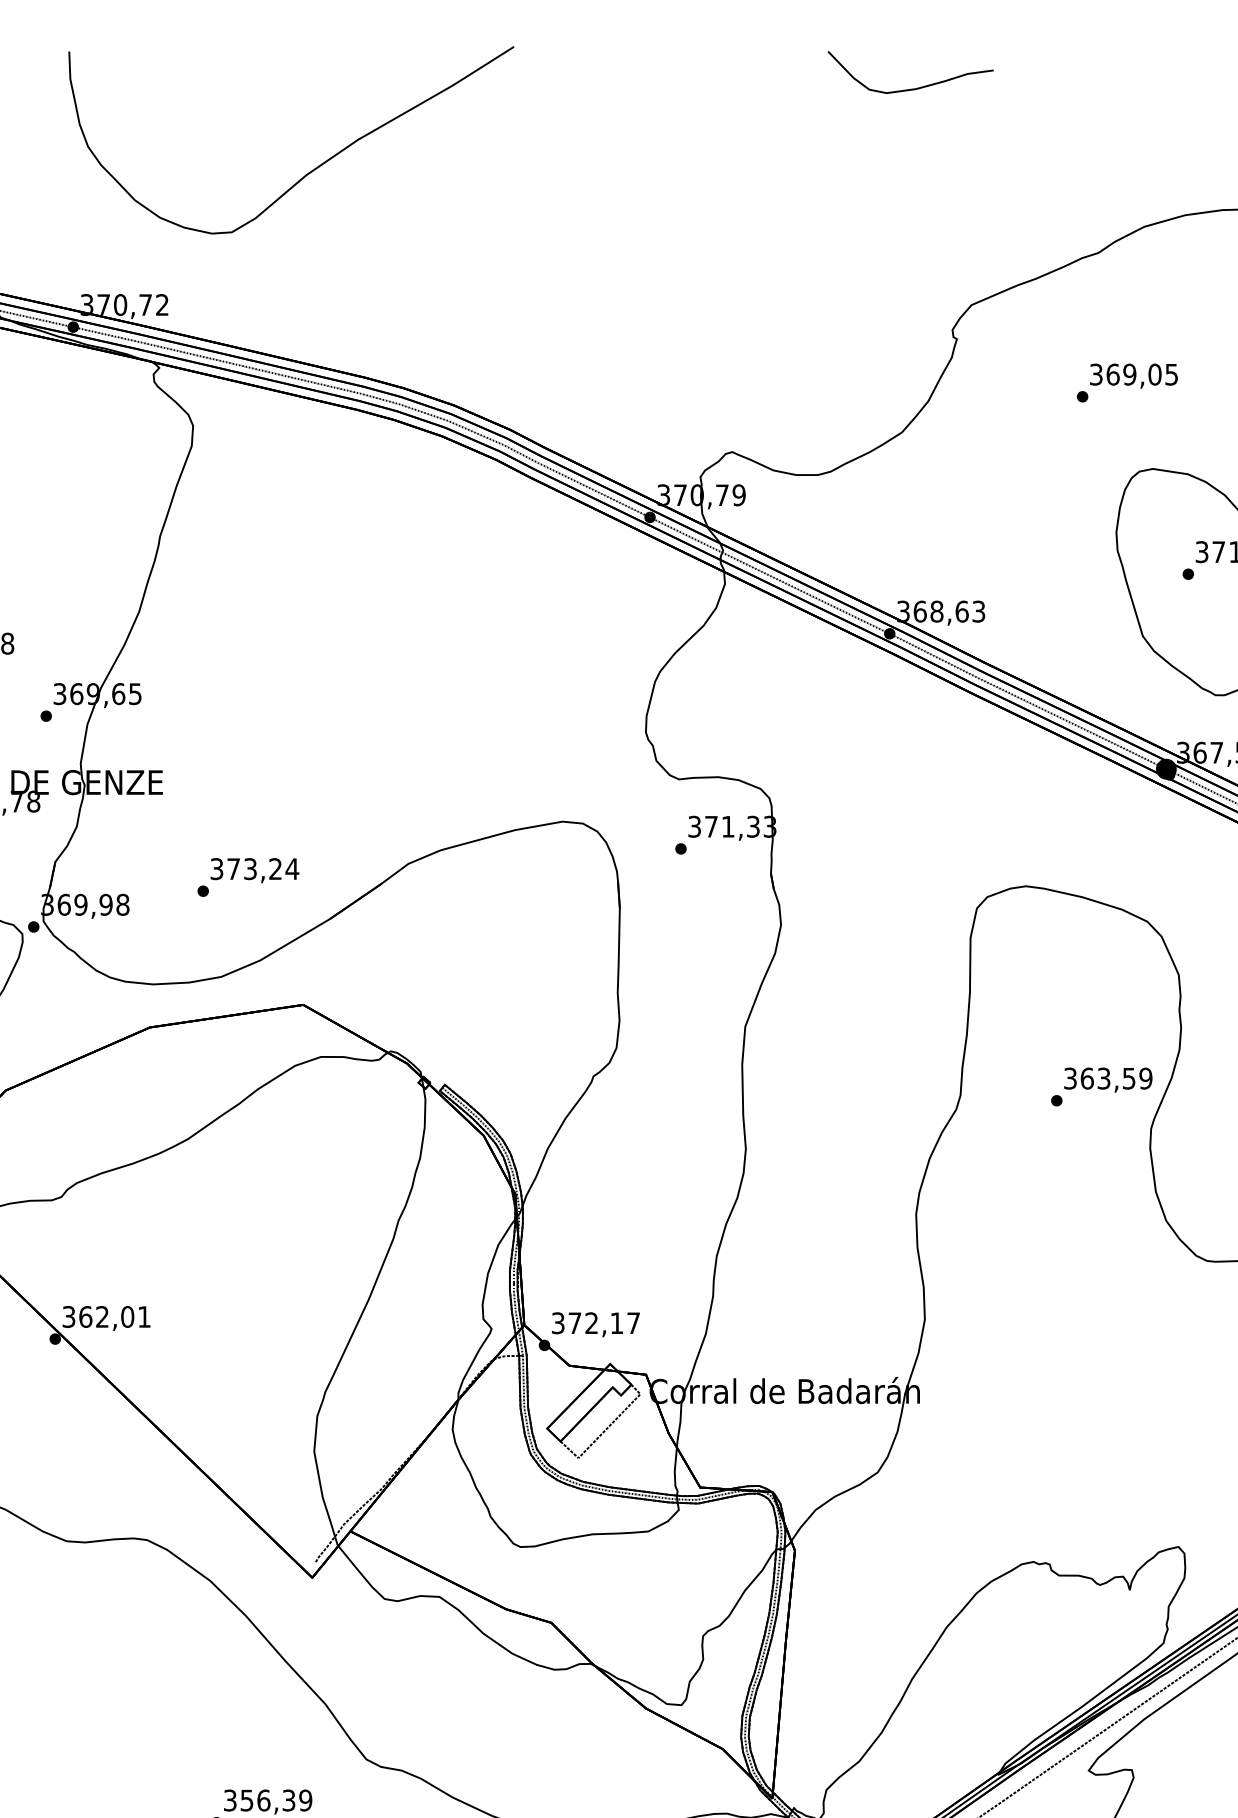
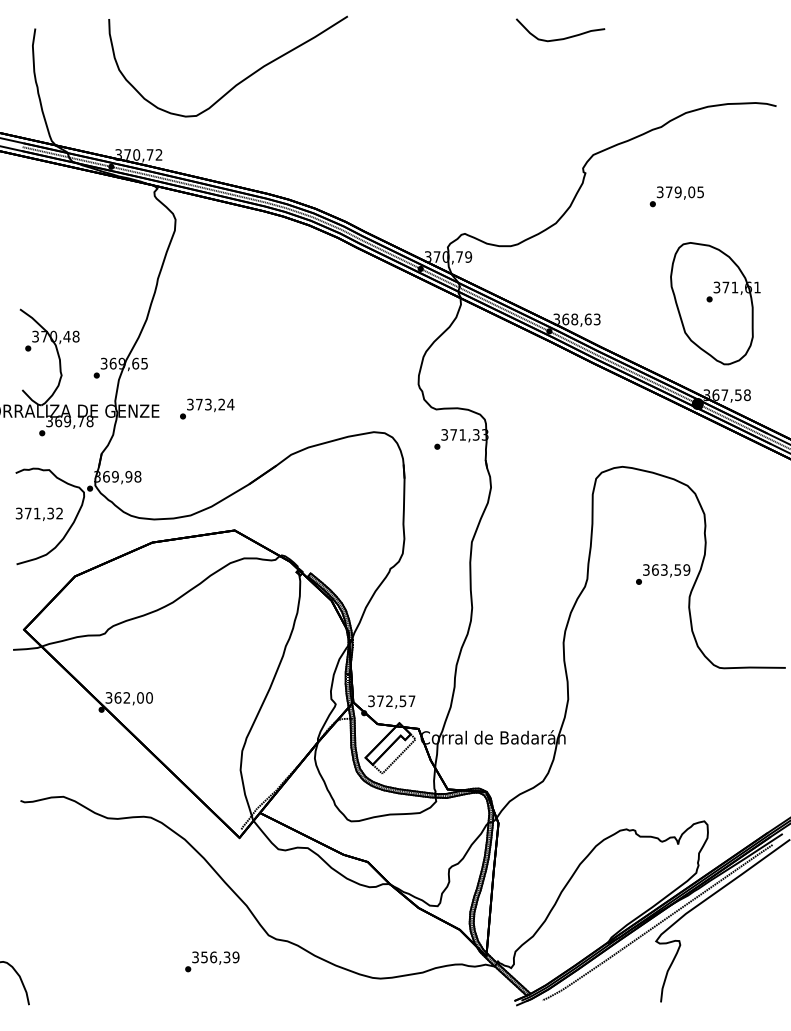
text: (1111, 375) -> (668, 192), 369,05 -> 379,05
text: (248, 876) -> (207, 408), moved
text: (144, 1316) -> (149, 697), 362,01 -> 362,00
text: (615, 1323) -> (402, 701), 372,17 -> 372,57

